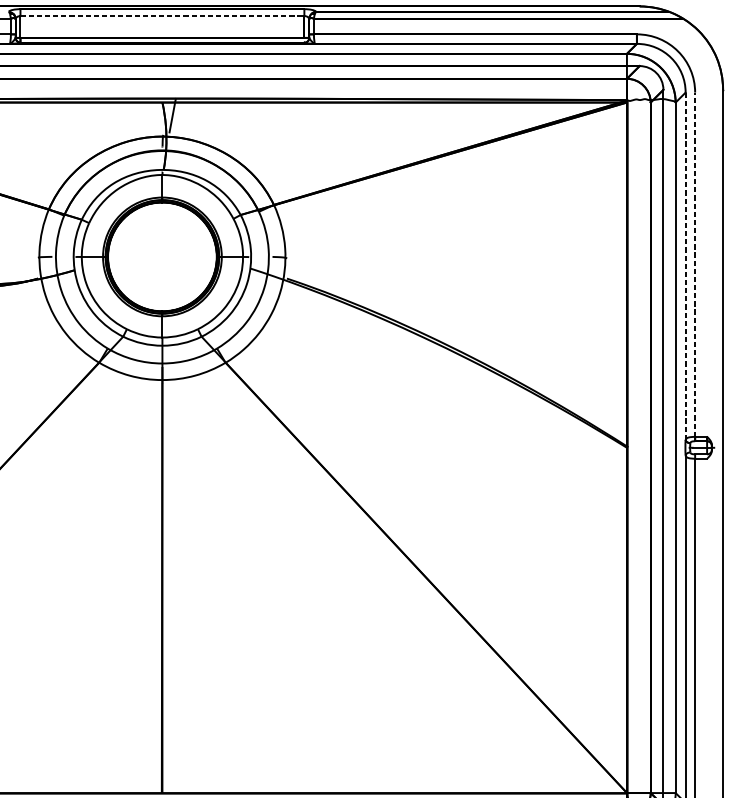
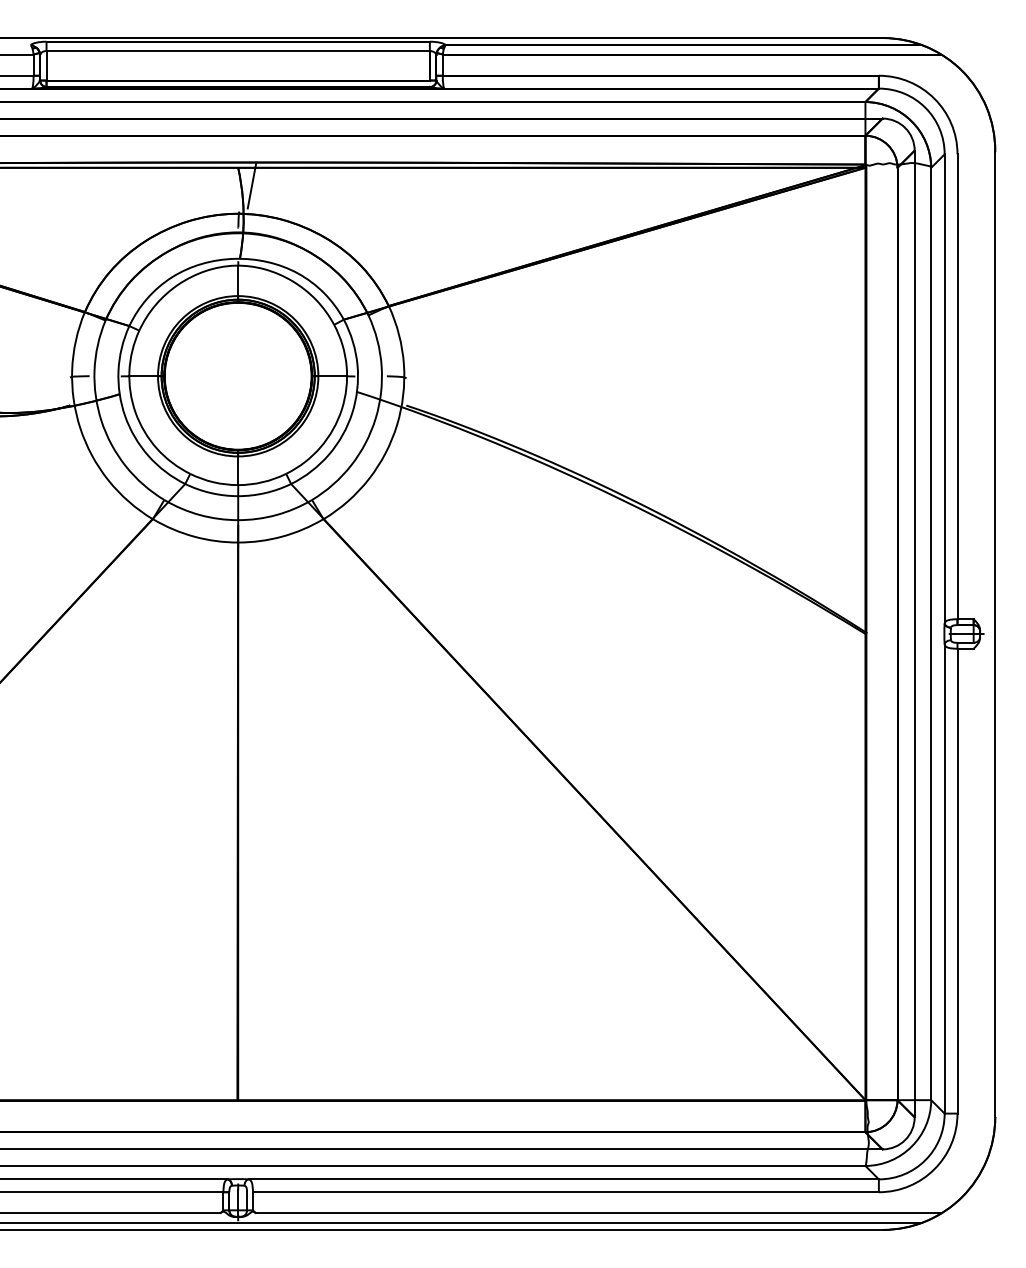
line: (162, 16) -> (238, 51), dashed -> solid
line: (695, 264) -> (957, 386), dashed -> solid
line: (685, 266) -> (944, 389), dashed -> solid

